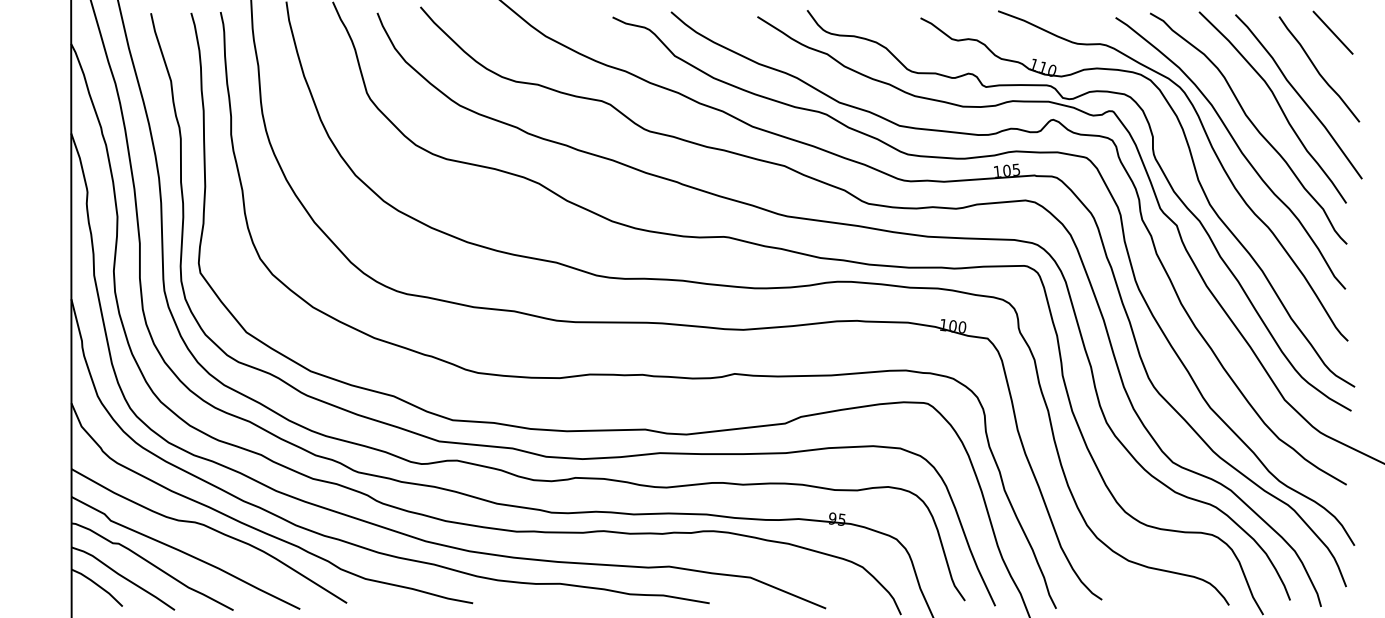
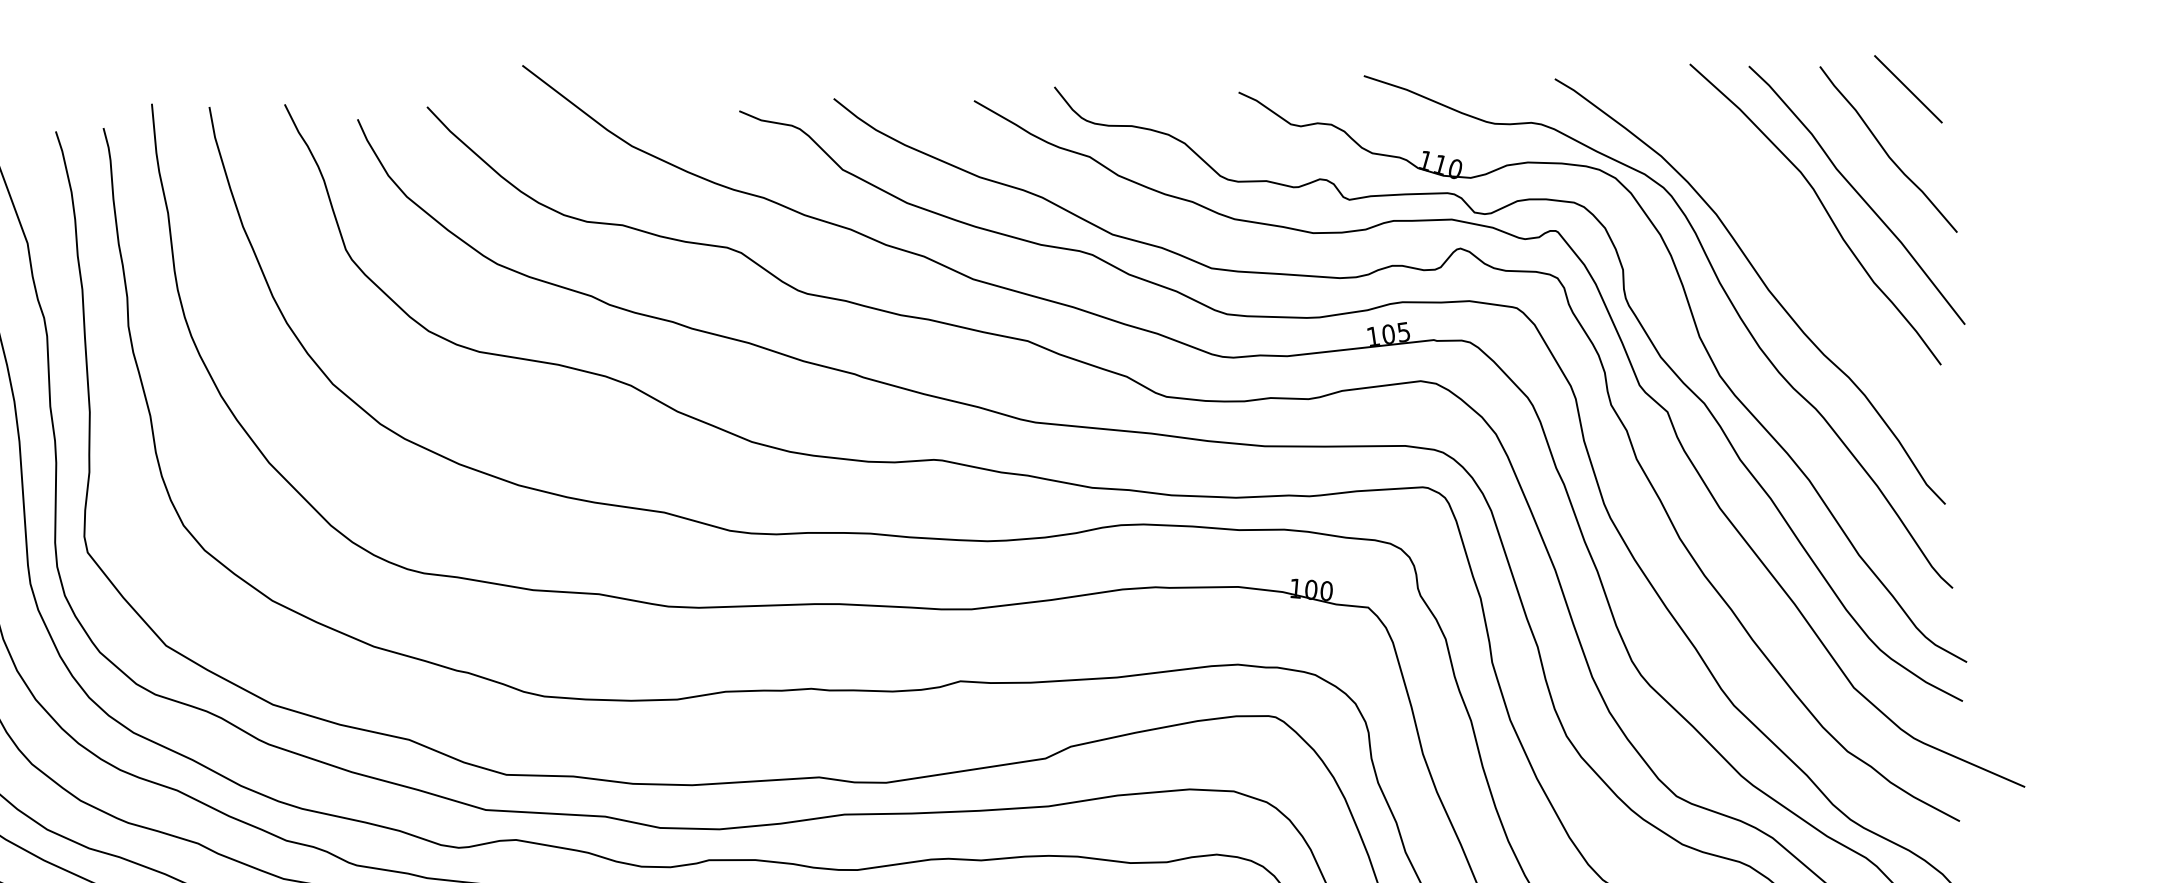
curve: (1252, 125) -> (1783, 244), removed

